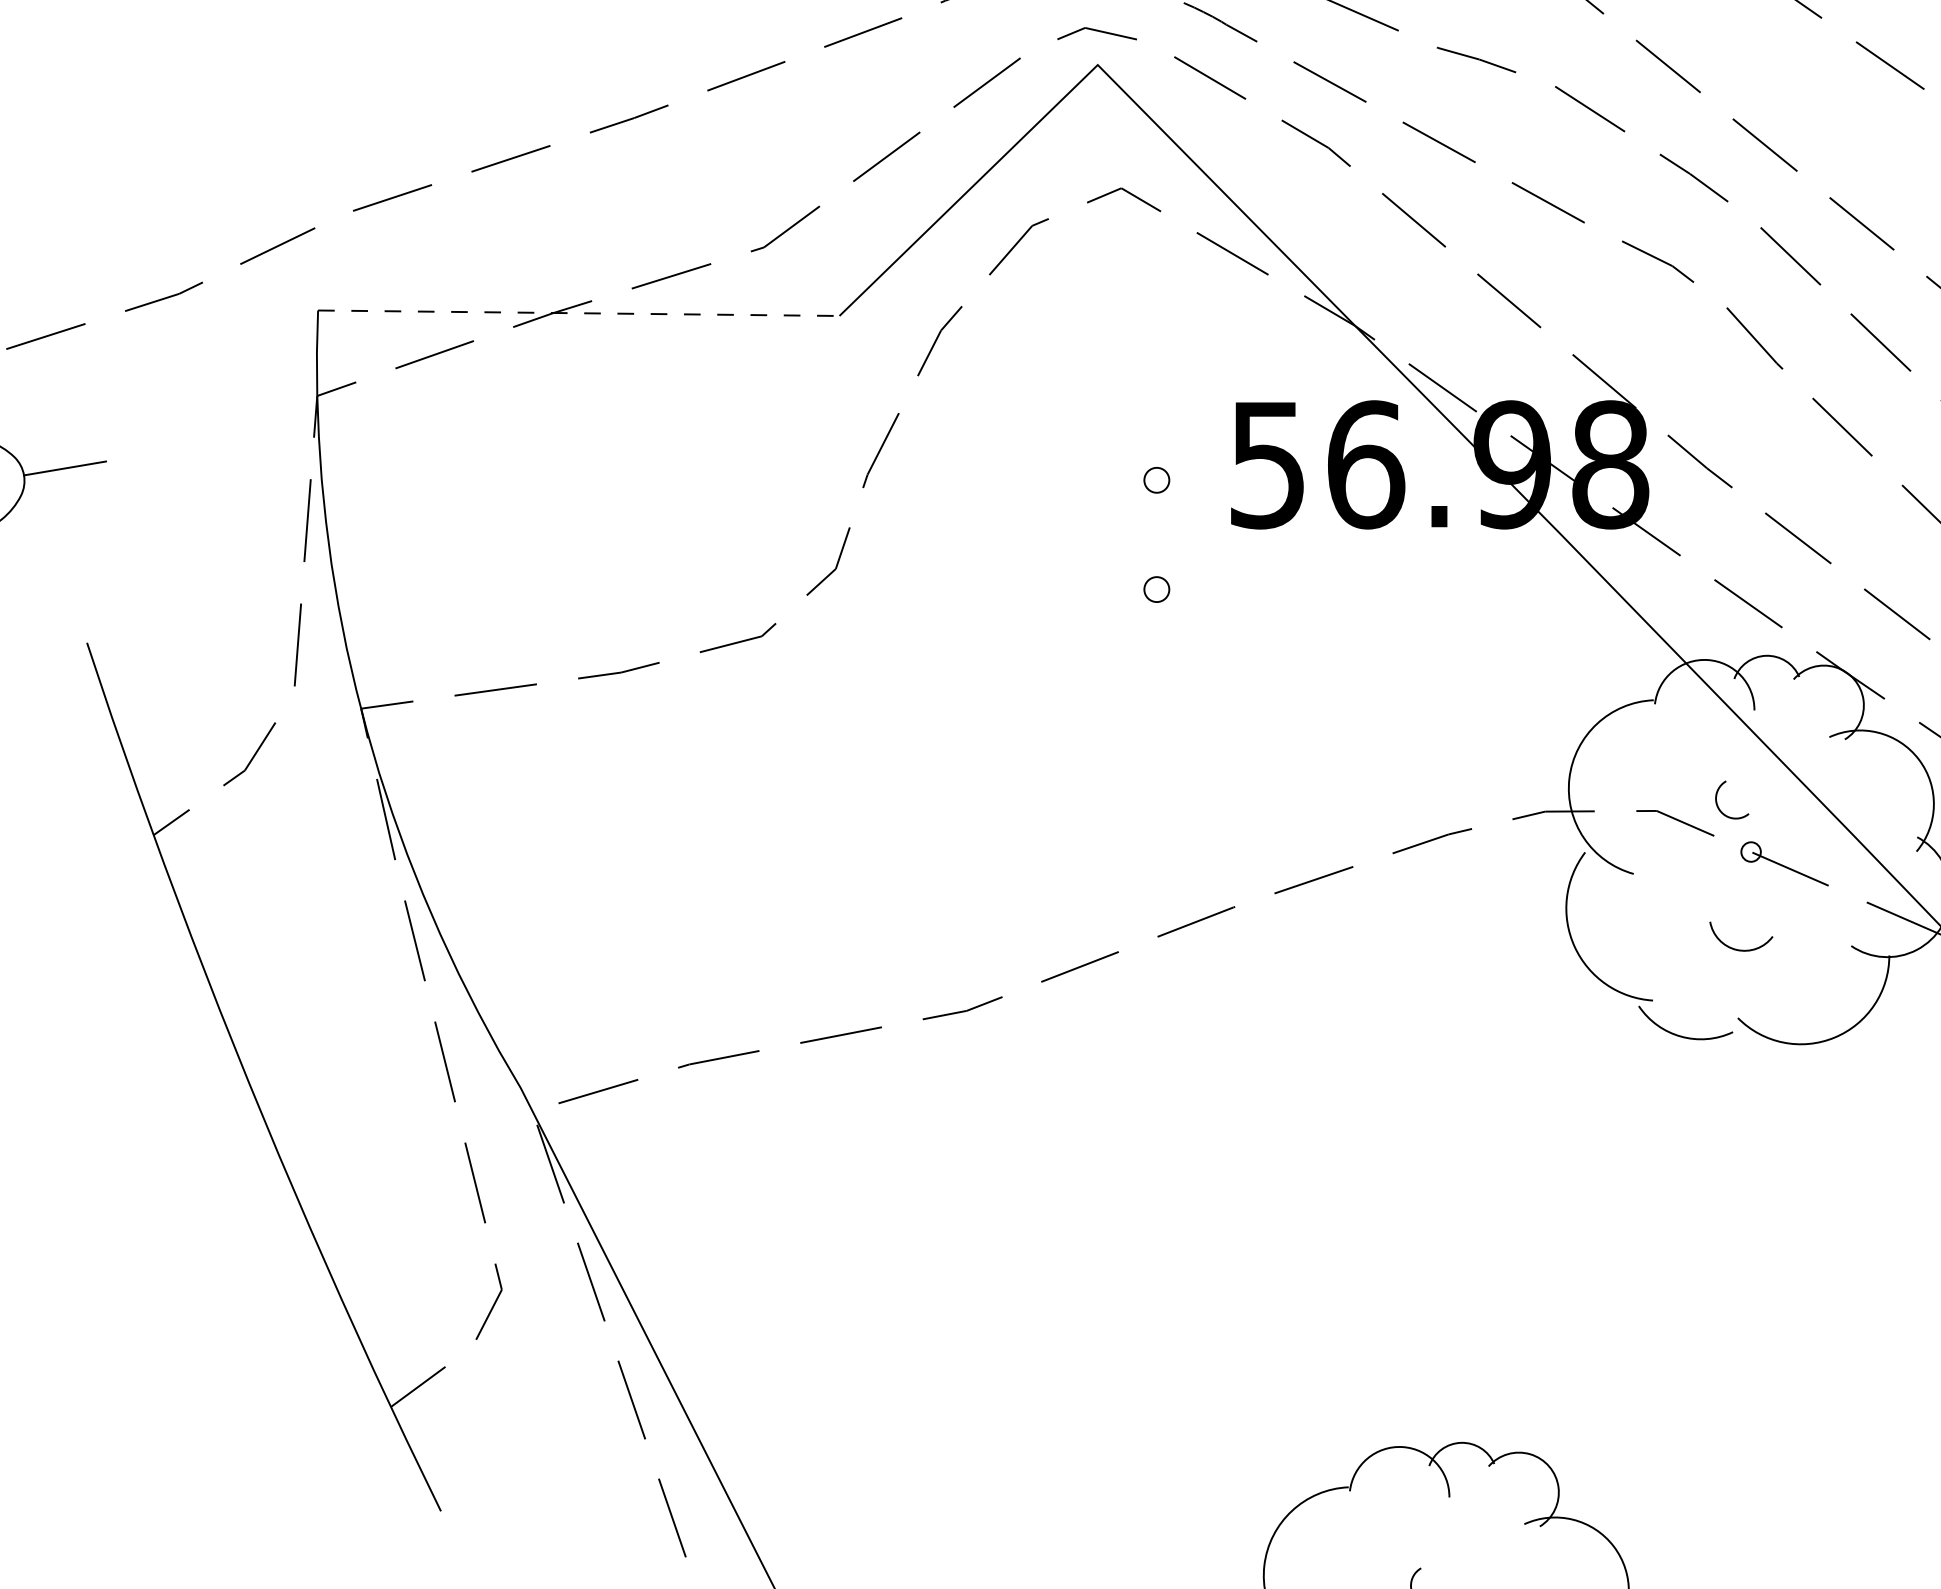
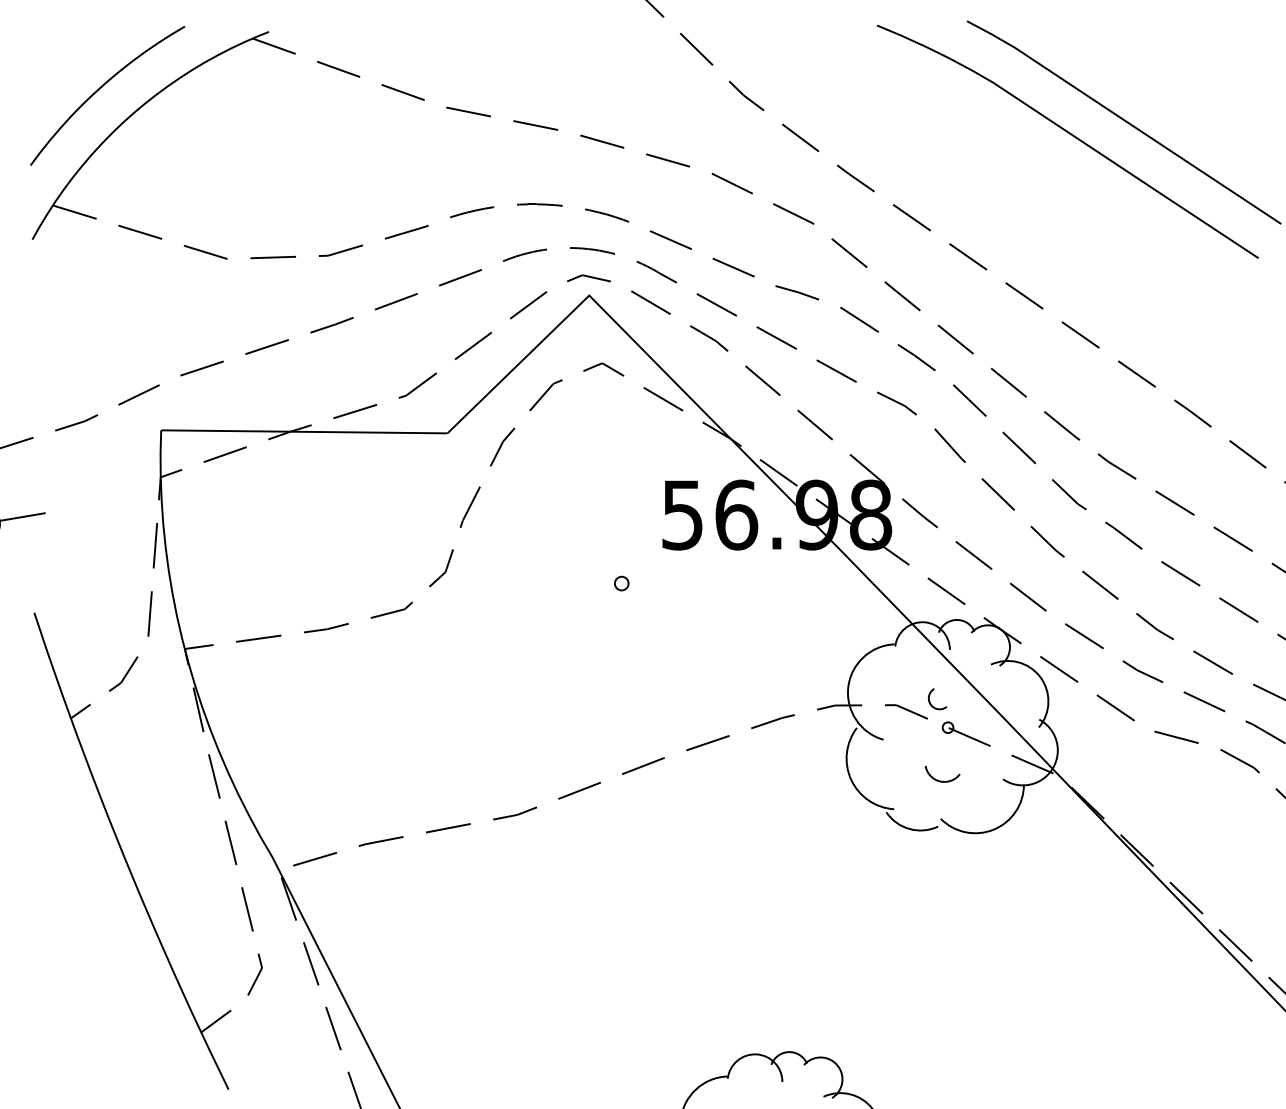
line: (579, 312) -> (304, 431), dashed -> solid
part: (1156, 480) -> (621, 523), removed

